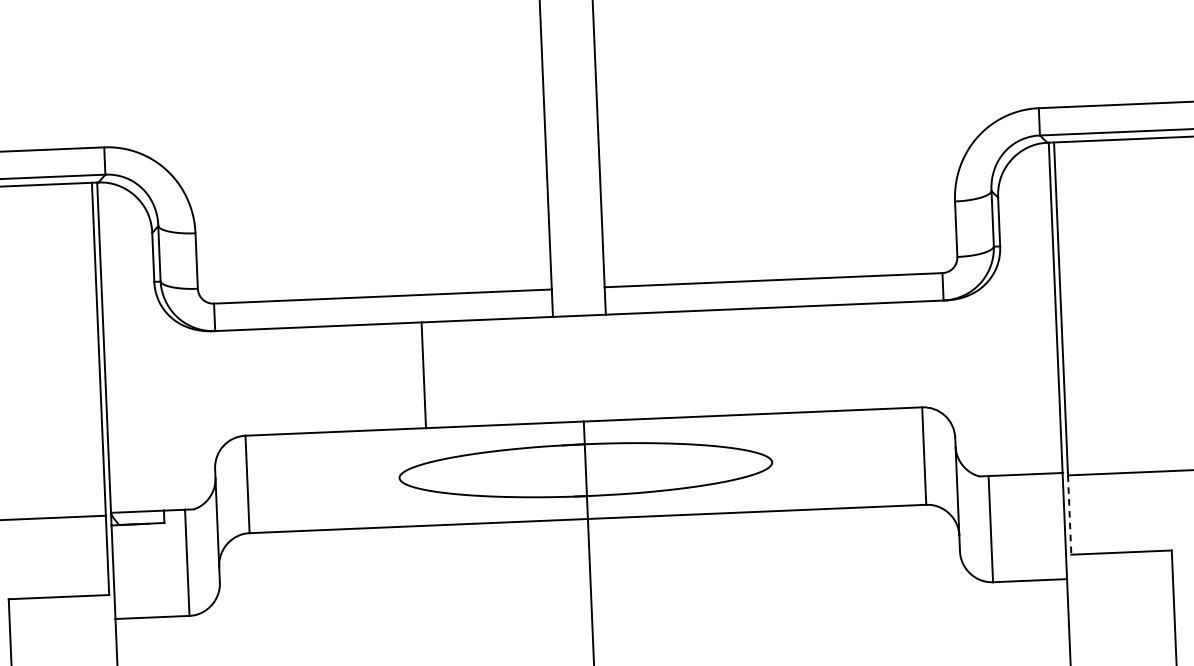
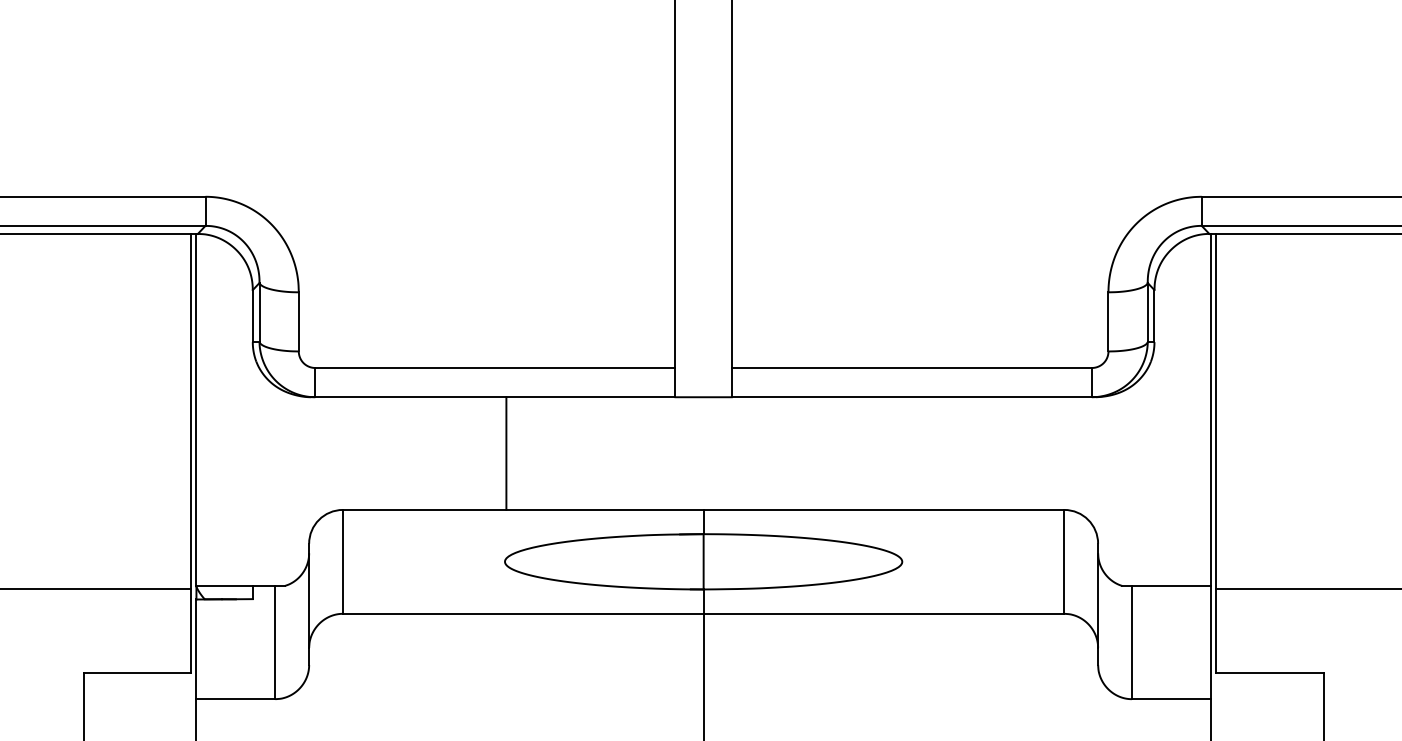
line: (423, 375) -> (506, 453), moved
line: (1069, 515) -> (1216, 631), dashed -> solid

